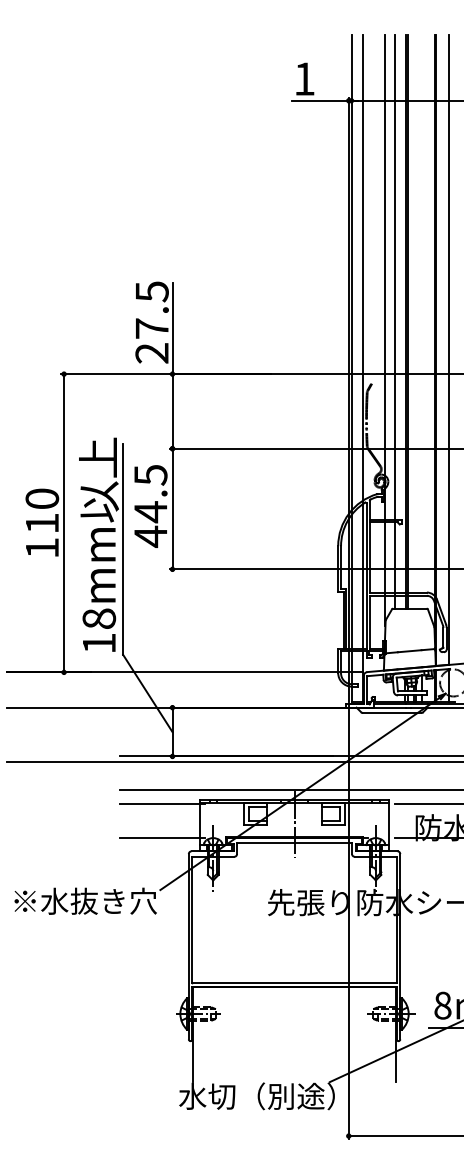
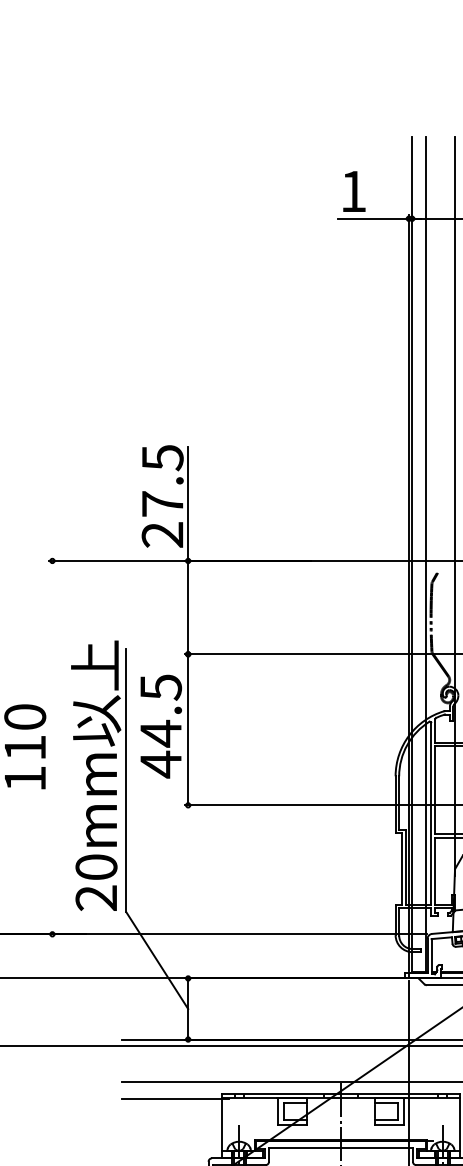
line: (64, 523) -> (52, 747), removed
text: (98, 630) -> (95, 881), 18mm -> 20mm
line: (162, 837) -> (175, 1140), removed

